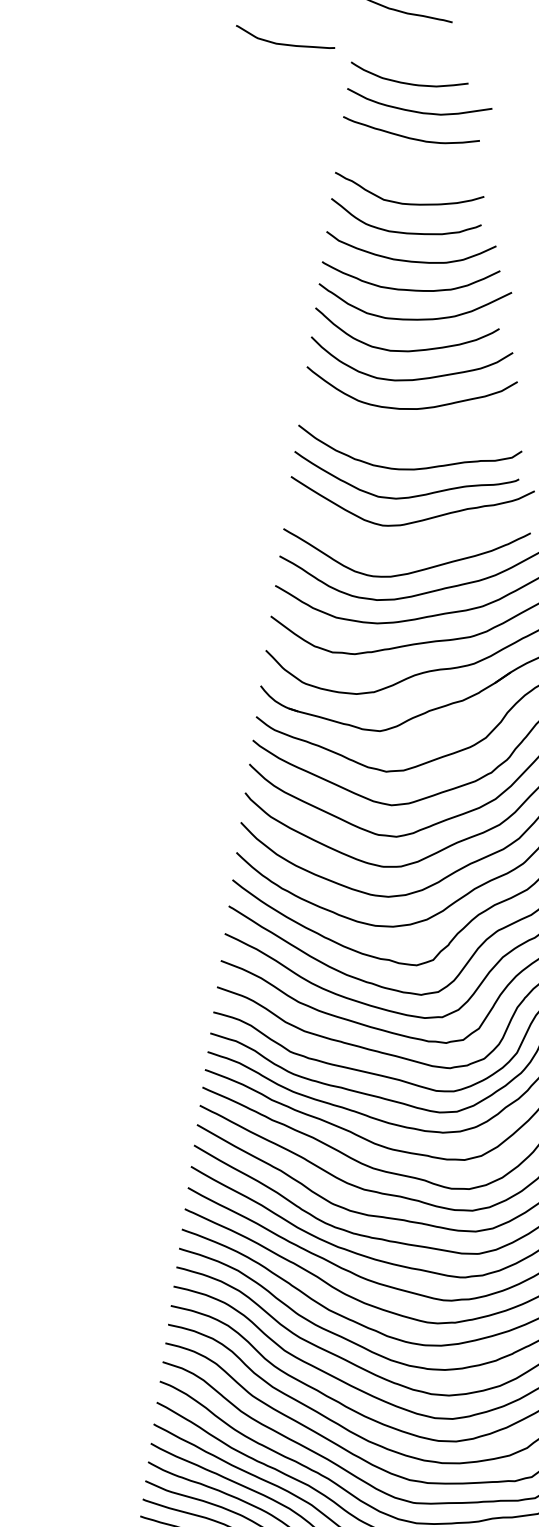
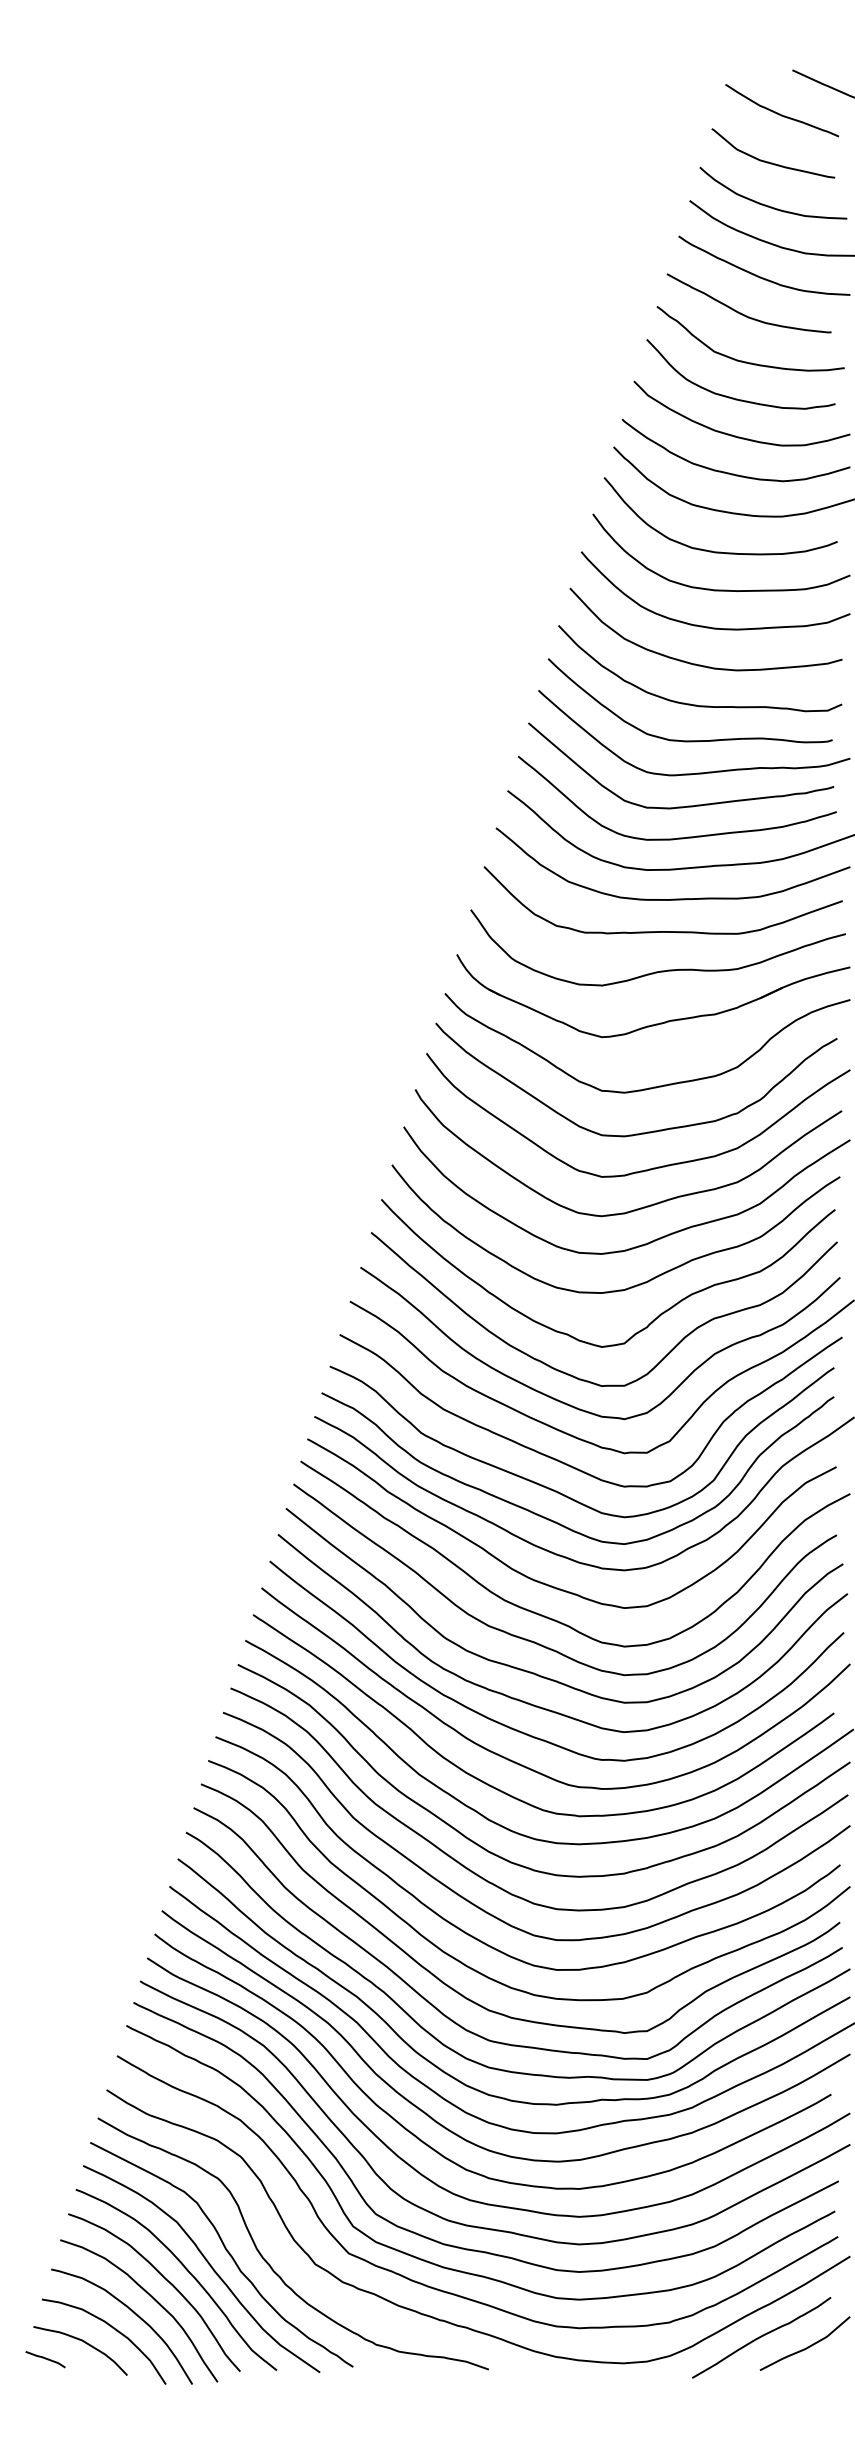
curve: (285, 43) -> (772, 162), moved
curve: (400, 167) -> (742, 313), added
curve: (410, 437) -> (700, 664), added
curve: (417, 545) -> (687, 805), added

